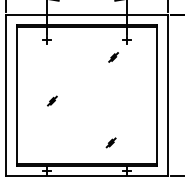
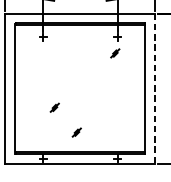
part: (113, 57) -> (115, 53), moved
line: (167, 95) -> (155, 88), solid -> dashed
part: (52, 100) -> (54, 107), moved
part: (110, 142) -> (76, 132), moved

